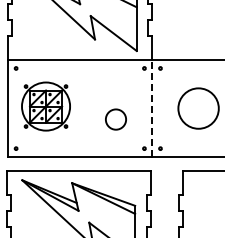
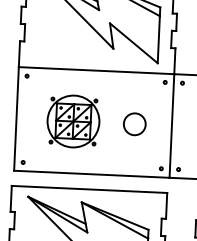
part: (45, 106) -> (72, 121), moved
line: (152, 108) -> (171, 125), dashed -> solid
circle: (115, 119) -> (134, 124), moved

